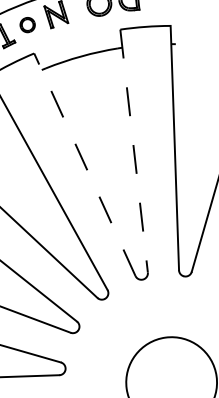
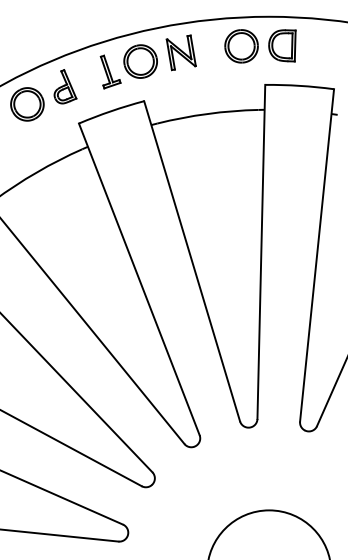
part: (27, 25) -> (140, 61), size x1.67
line: (134, 151) -> (261, 252), dashed -> solid
line: (84, 164) -> (191, 260), dashed -> solid

